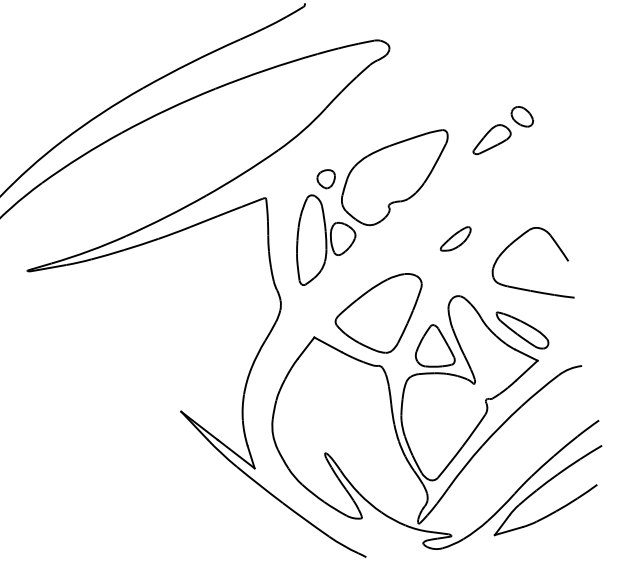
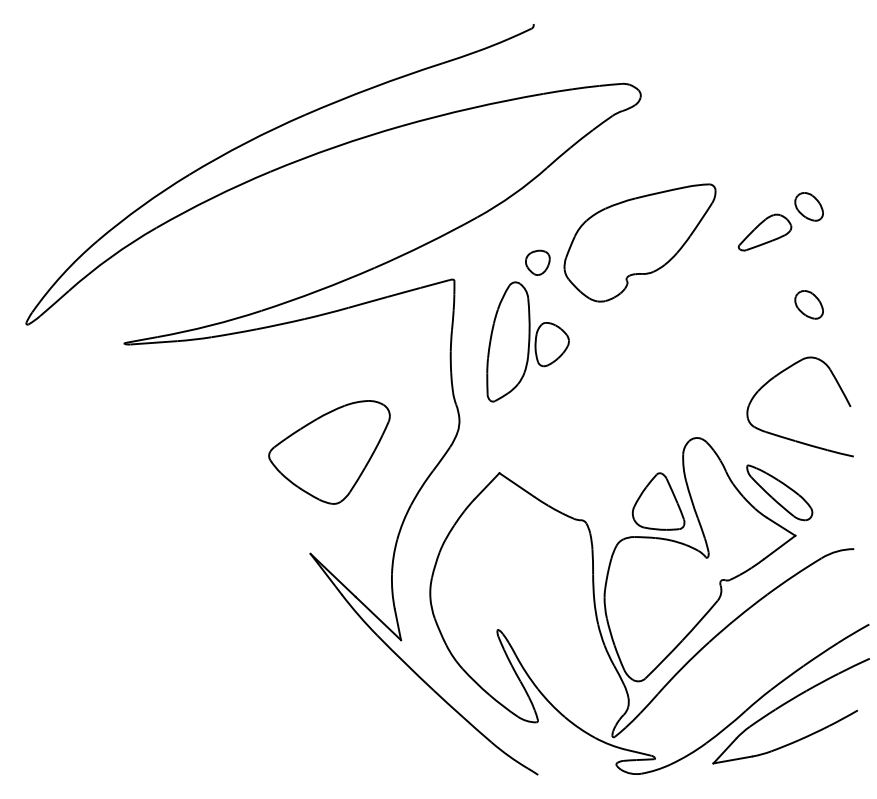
part: (395, 178) -> (639, 242), moved
part: (529, 188) -> (808, 304), added
part: (455, 239) -> (702, 361), removed
part: (379, 315) -> (329, 452), moved

